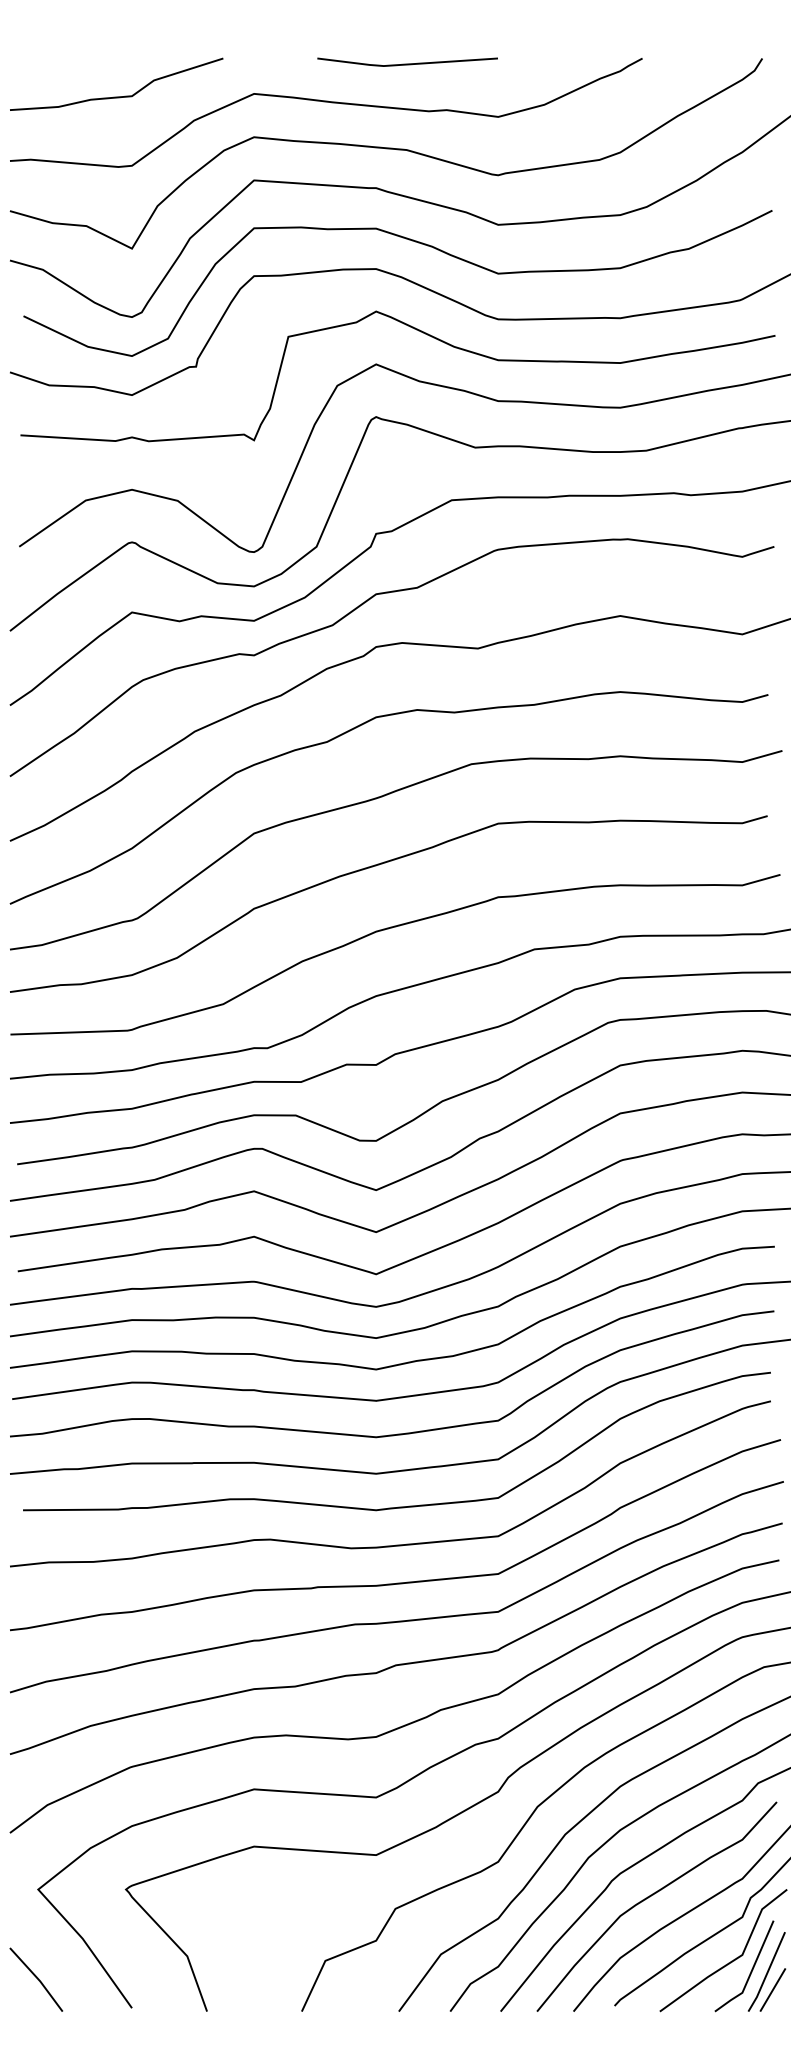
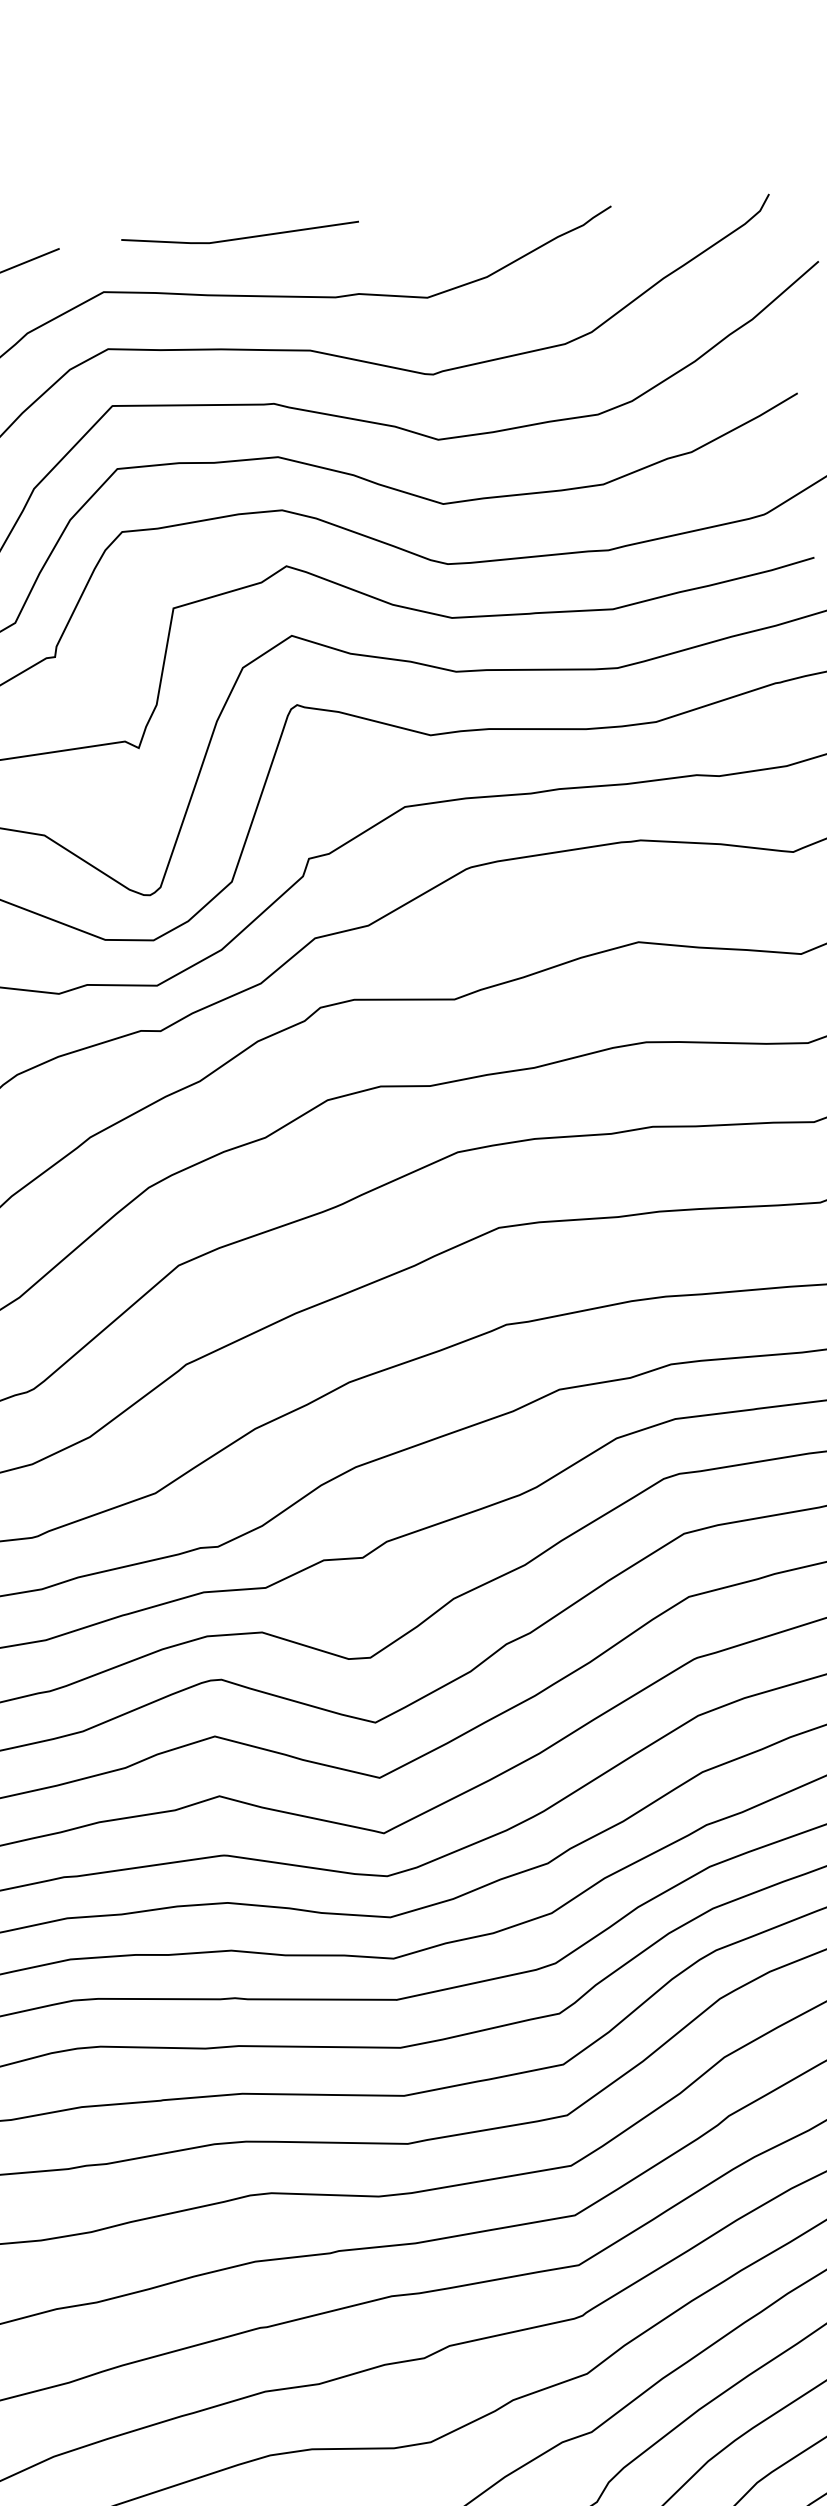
line: (407, 63) -> (240, 237), moved

